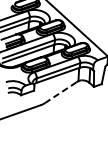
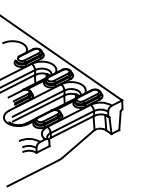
line: (60, 92) -> (77, 144), dashed -> solid

